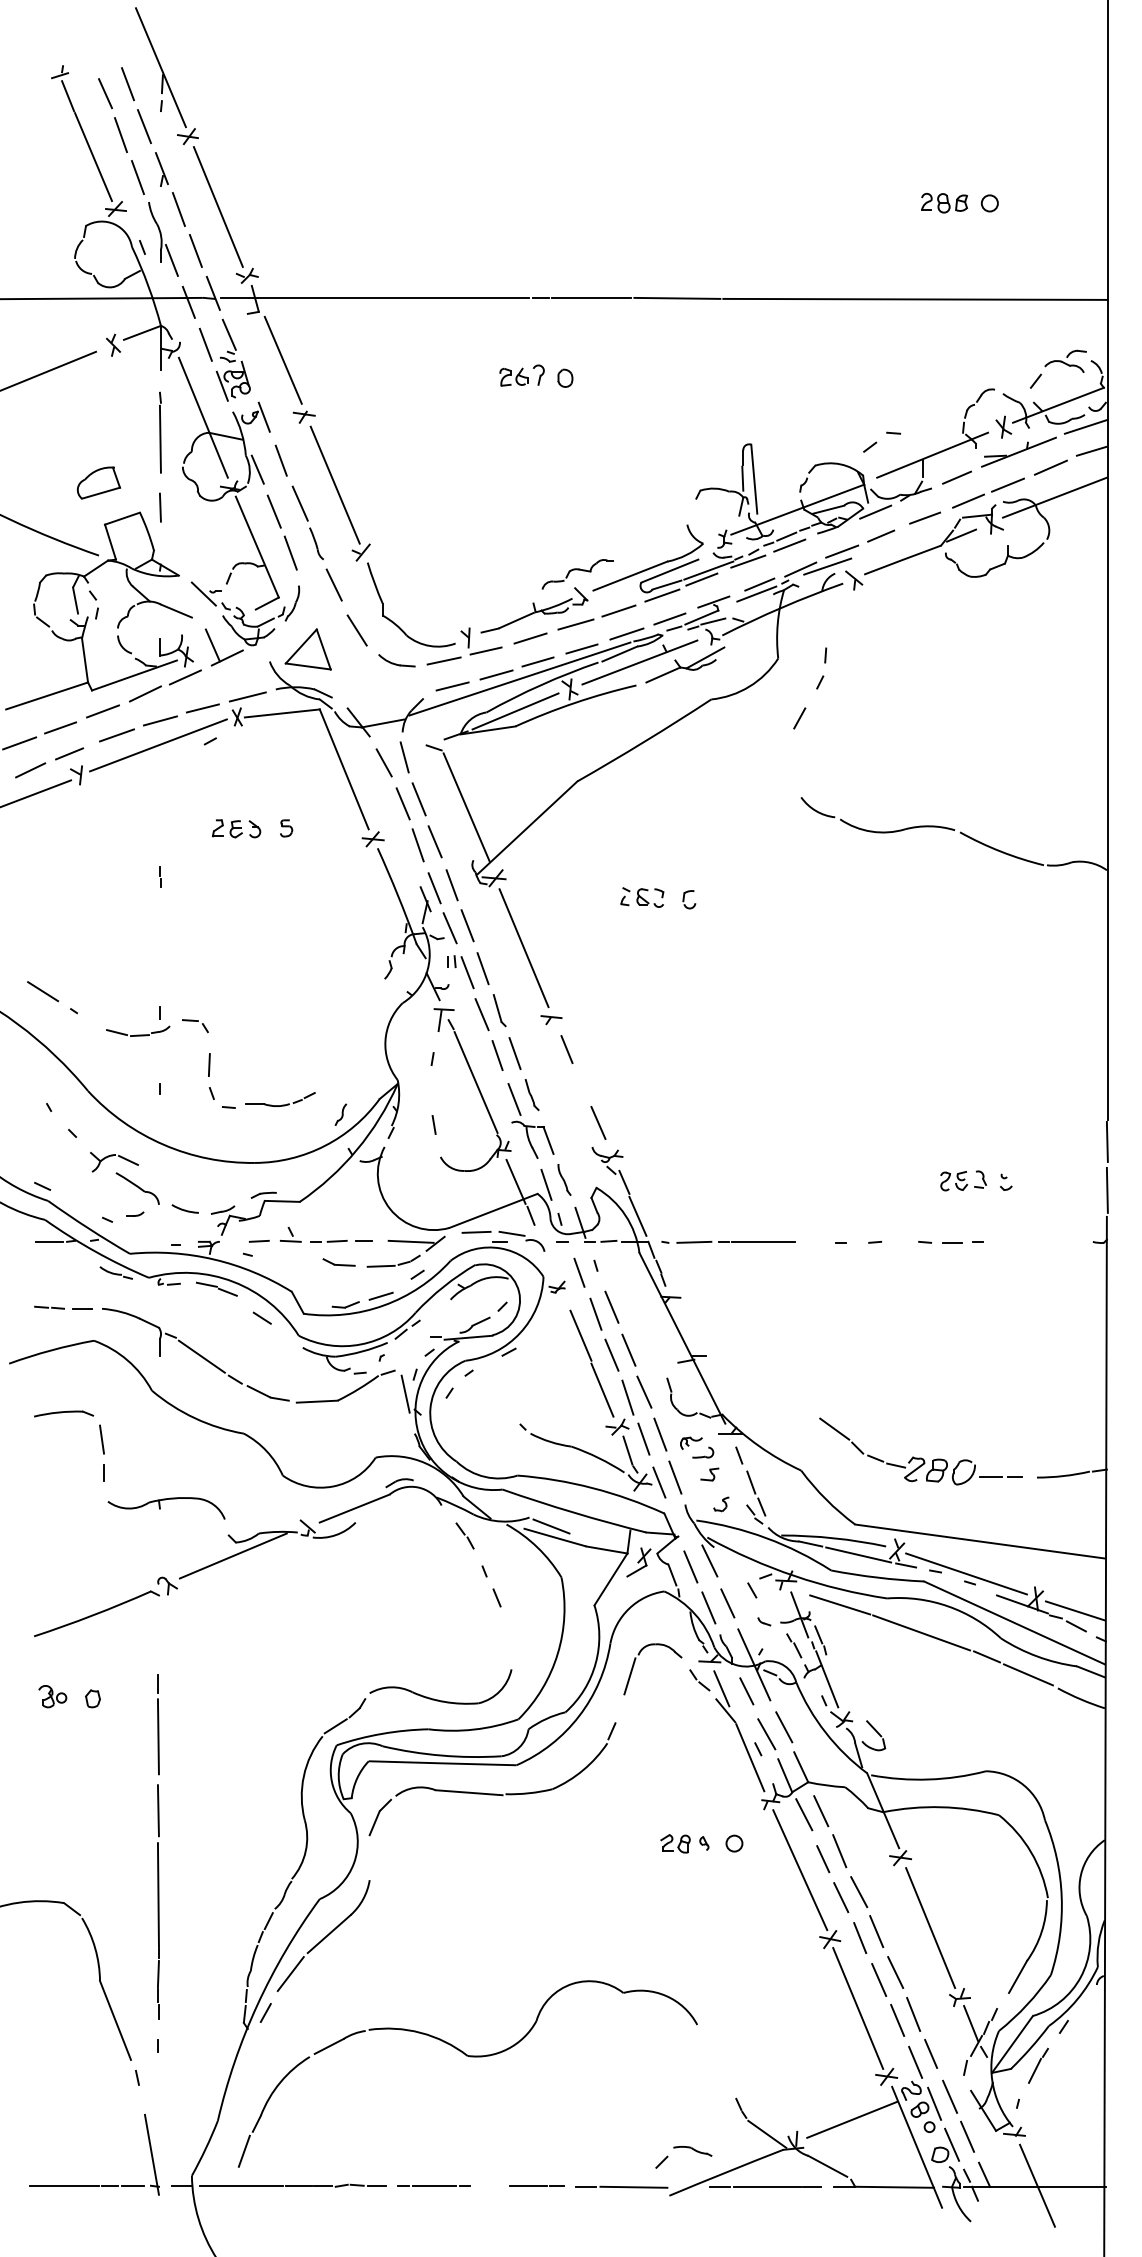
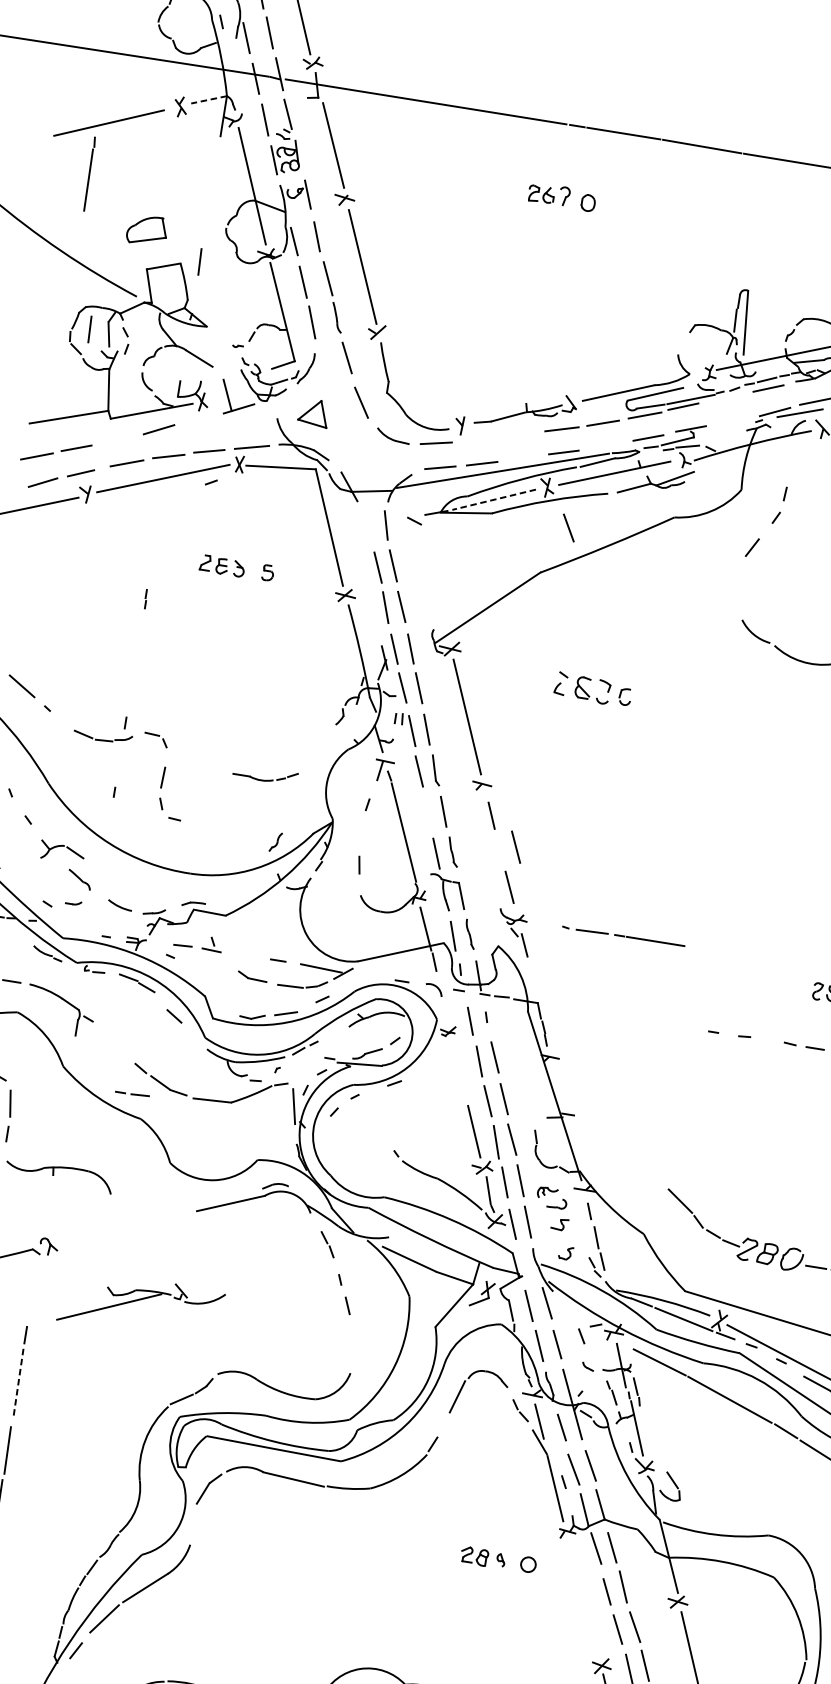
line: (142, 332) -> (209, 99), solid -> dashed
line: (160, 432) -> (89, 173), moved
line: (748, 561) -> (728, 397), removed
part: (577, 574) -> (570, 383), removed
line: (759, 584) -> (735, 419), removed
line: (203, 593) -> (226, 346), removed
line: (756, 593) -> (731, 427), removed
line: (54, 598) -> (89, 329), added
line: (626, 633) -> (606, 444), removed
line: (530, 638) -> (518, 435), removed
part: (307, 649) -> (313, 412), size x0.7
line: (485, 650) -> (475, 439), removed
line: (537, 661) -> (521, 457), removed
line: (184, 677) -> (197, 420), removed
line: (103, 711) -> (118, 439), removed
line: (515, 711) -> (494, 499), solid -> dashed
line: (383, 762) -> (568, 527), moved
line: (466, 807) -> (435, 580), removed
part: (642, 897) -> (582, 688), size x1.4
line: (497, 1055) -> (427, 811), removed
line: (598, 1078) -> (516, 846), added
part: (280, 1099) -> (265, 774), moved
part: (137, 1188) -> (79, 879), size x0.6
line: (637, 1215) -> (531, 977), removed
line: (476, 1231) -> (382, 968), removed
line: (511, 1233) -> (414, 975), removed
line: (328, 1241) -> (132, 1094), moved
line: (728, 1242) -> (623, 936), moved
line: (580, 1335) -> (462, 1078), removed
line: (201, 1356) -> (113, 1042), removed
line: (551, 1526) -> (407, 1248), removed
part: (266, 1543) -> (141, 1300), moved
line: (158, 1737) -> (18, 1383), solid -> dashed
line: (800, 1870) -> (584, 1598), removed

